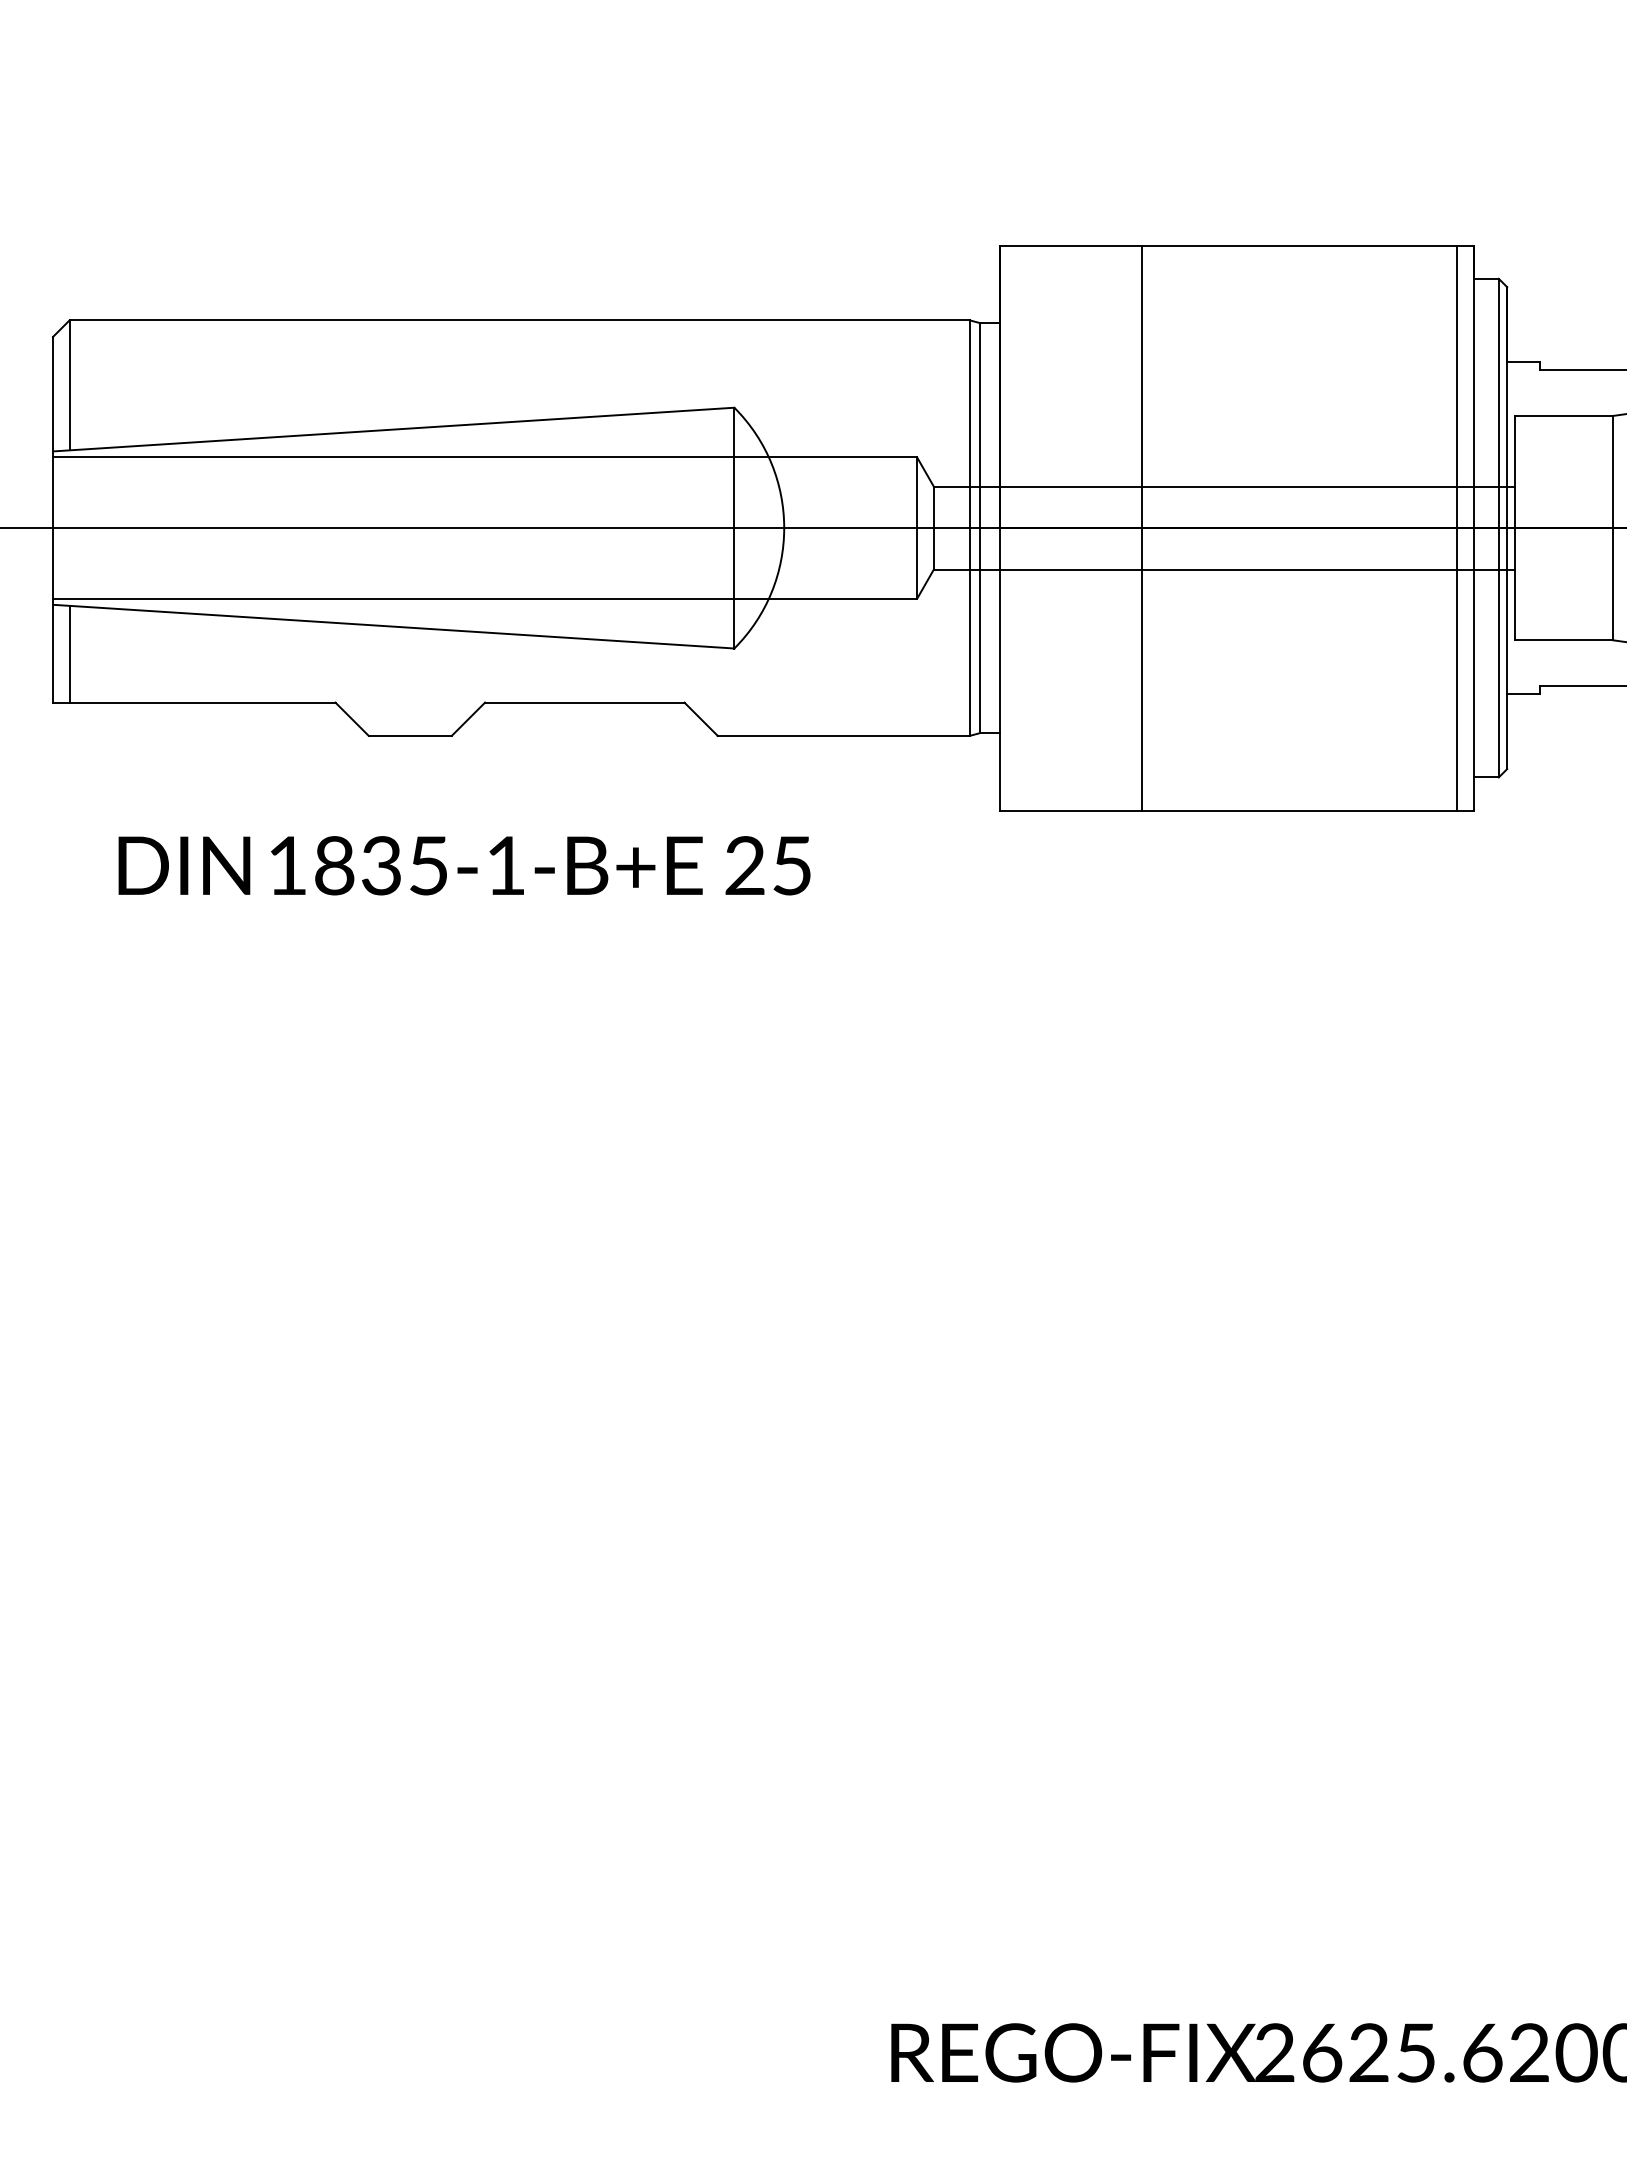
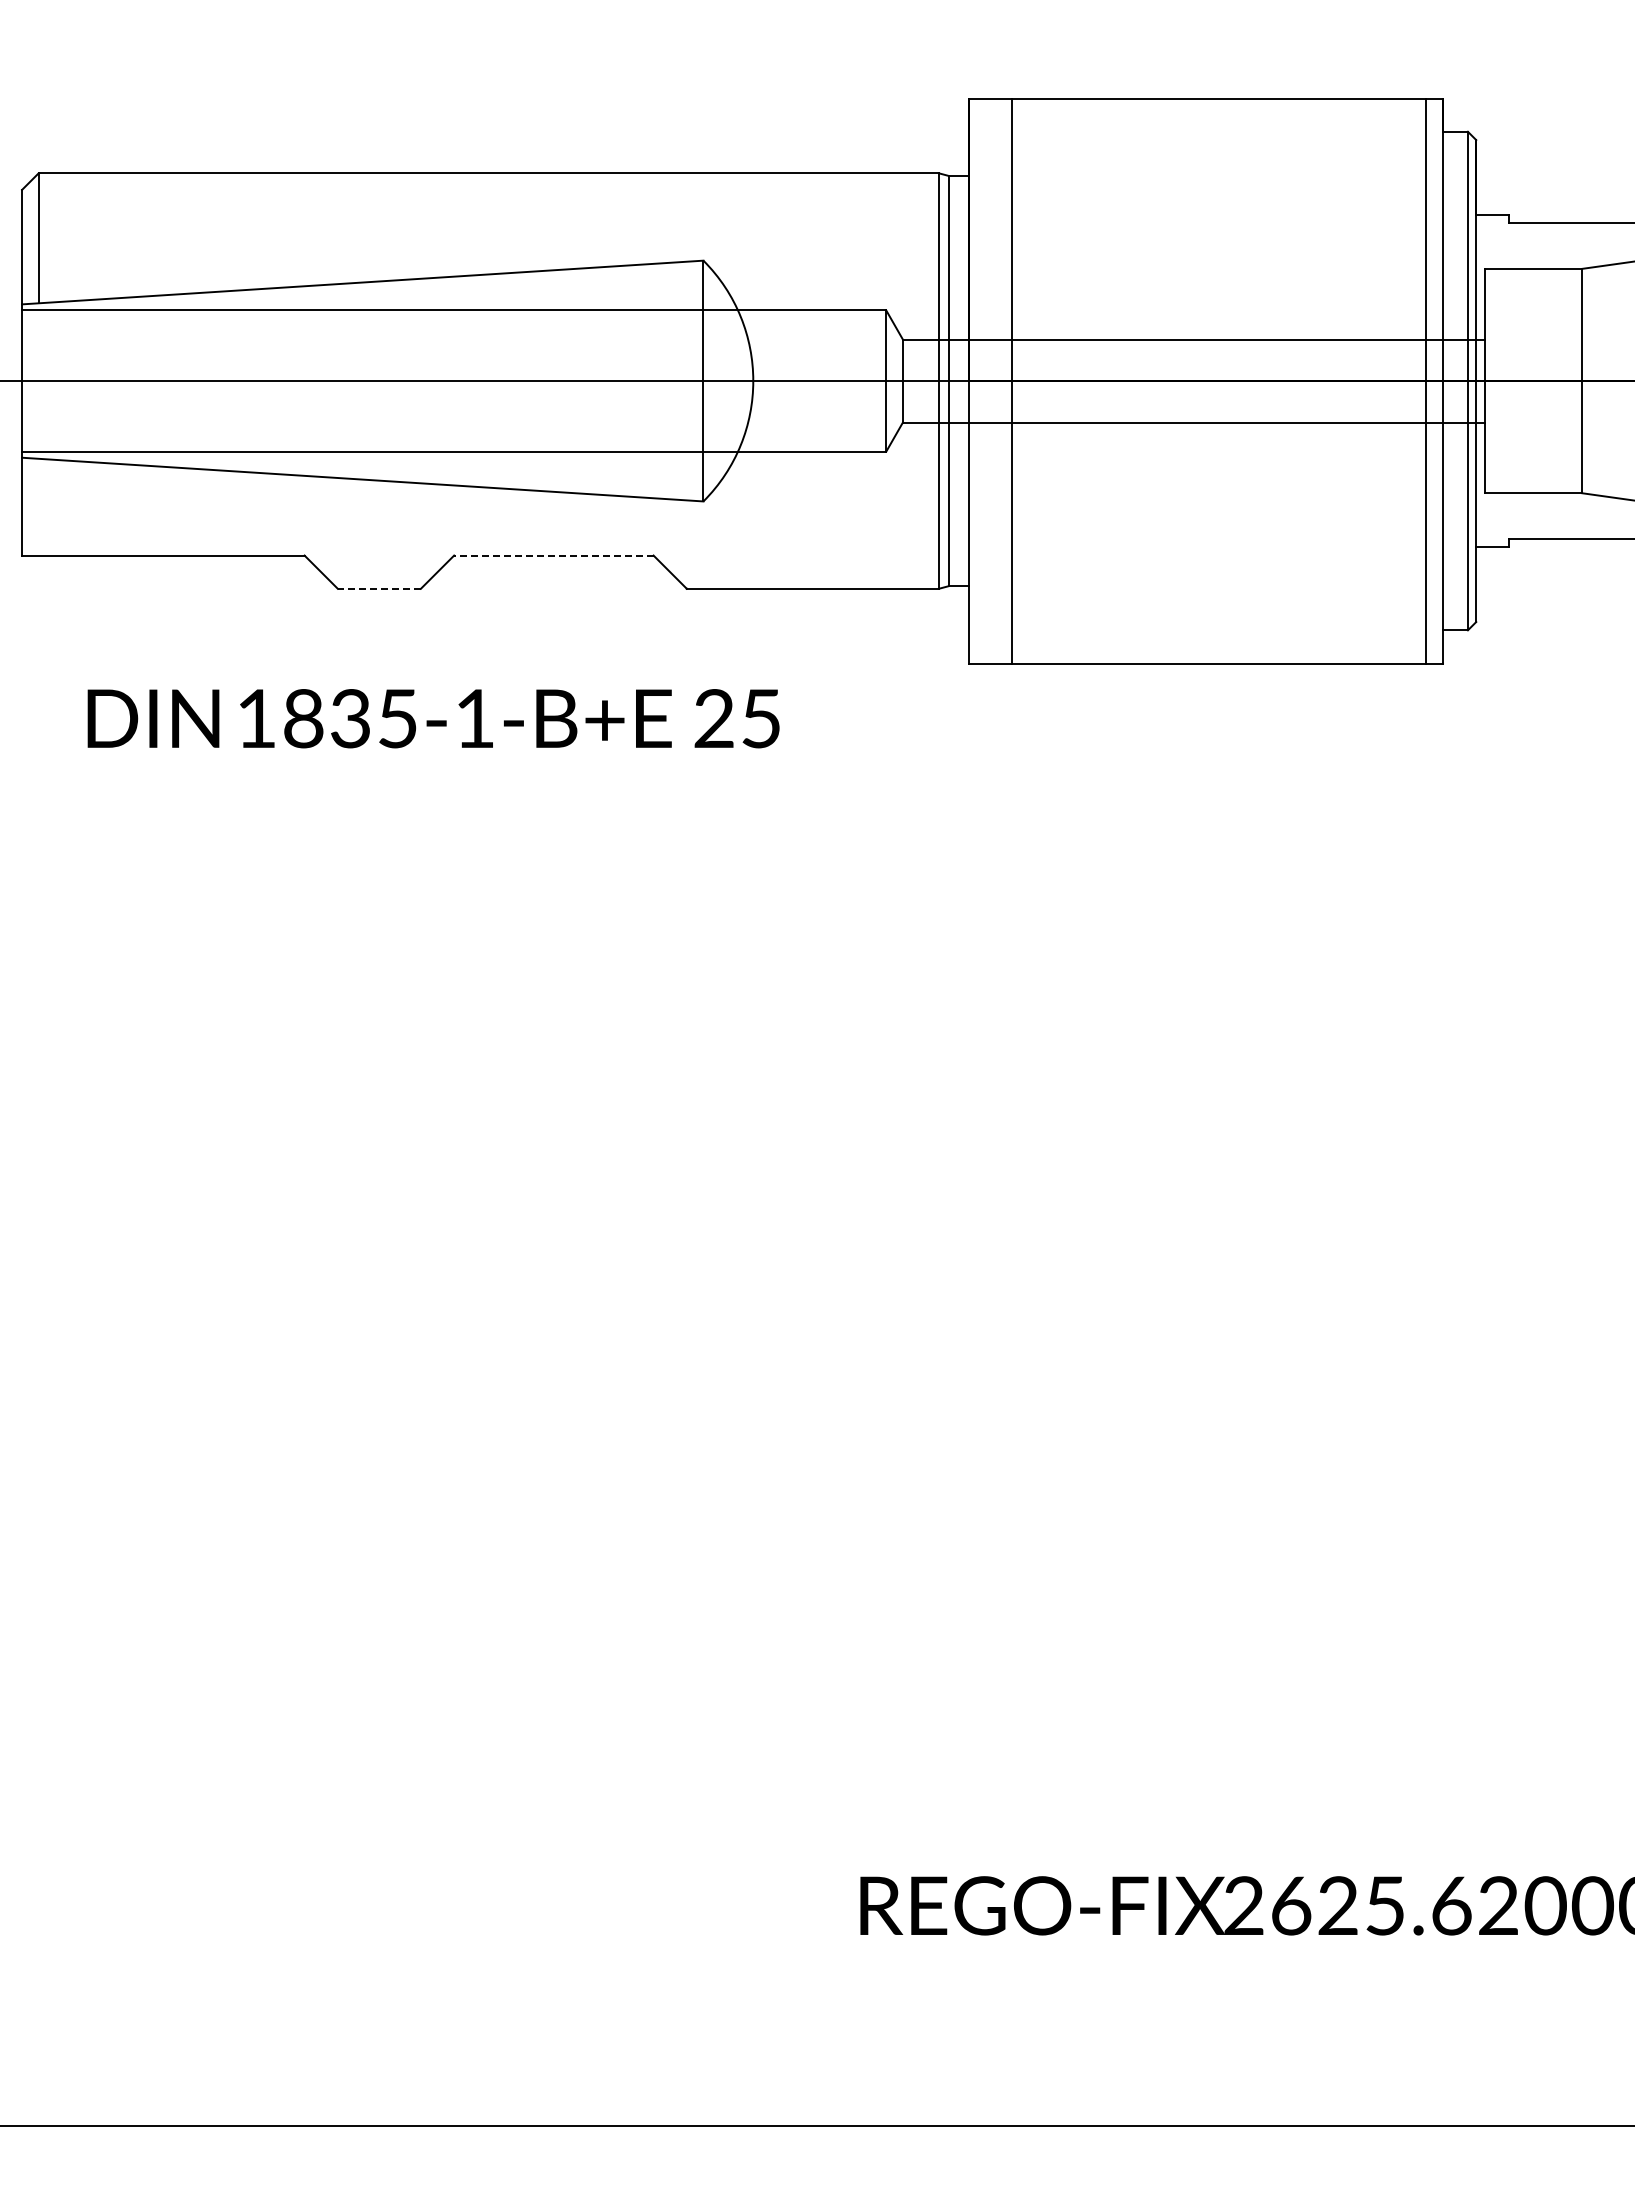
line: (1141, 527) -> (1011, 380), moved
line: (69, 653) -> (38, 506), removed
line: (584, 702) -> (553, 555), solid -> dashed
line: (410, 735) -> (379, 588), solid -> dashed

